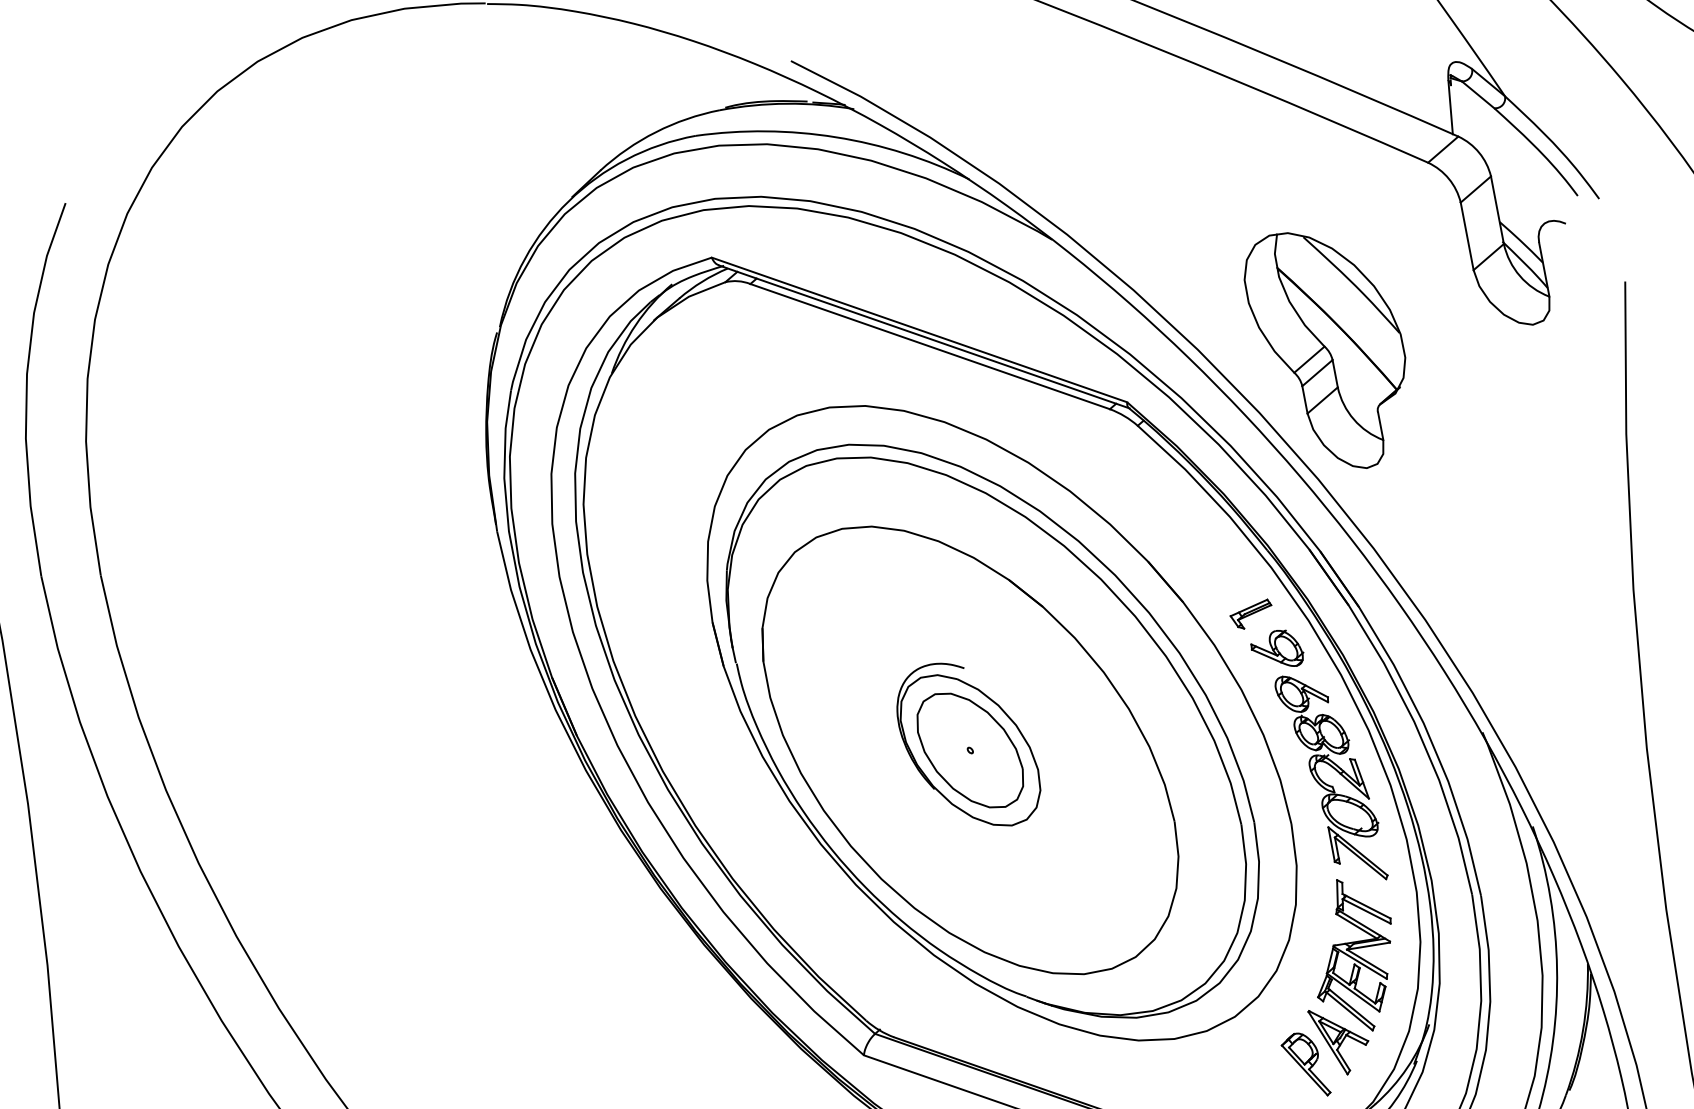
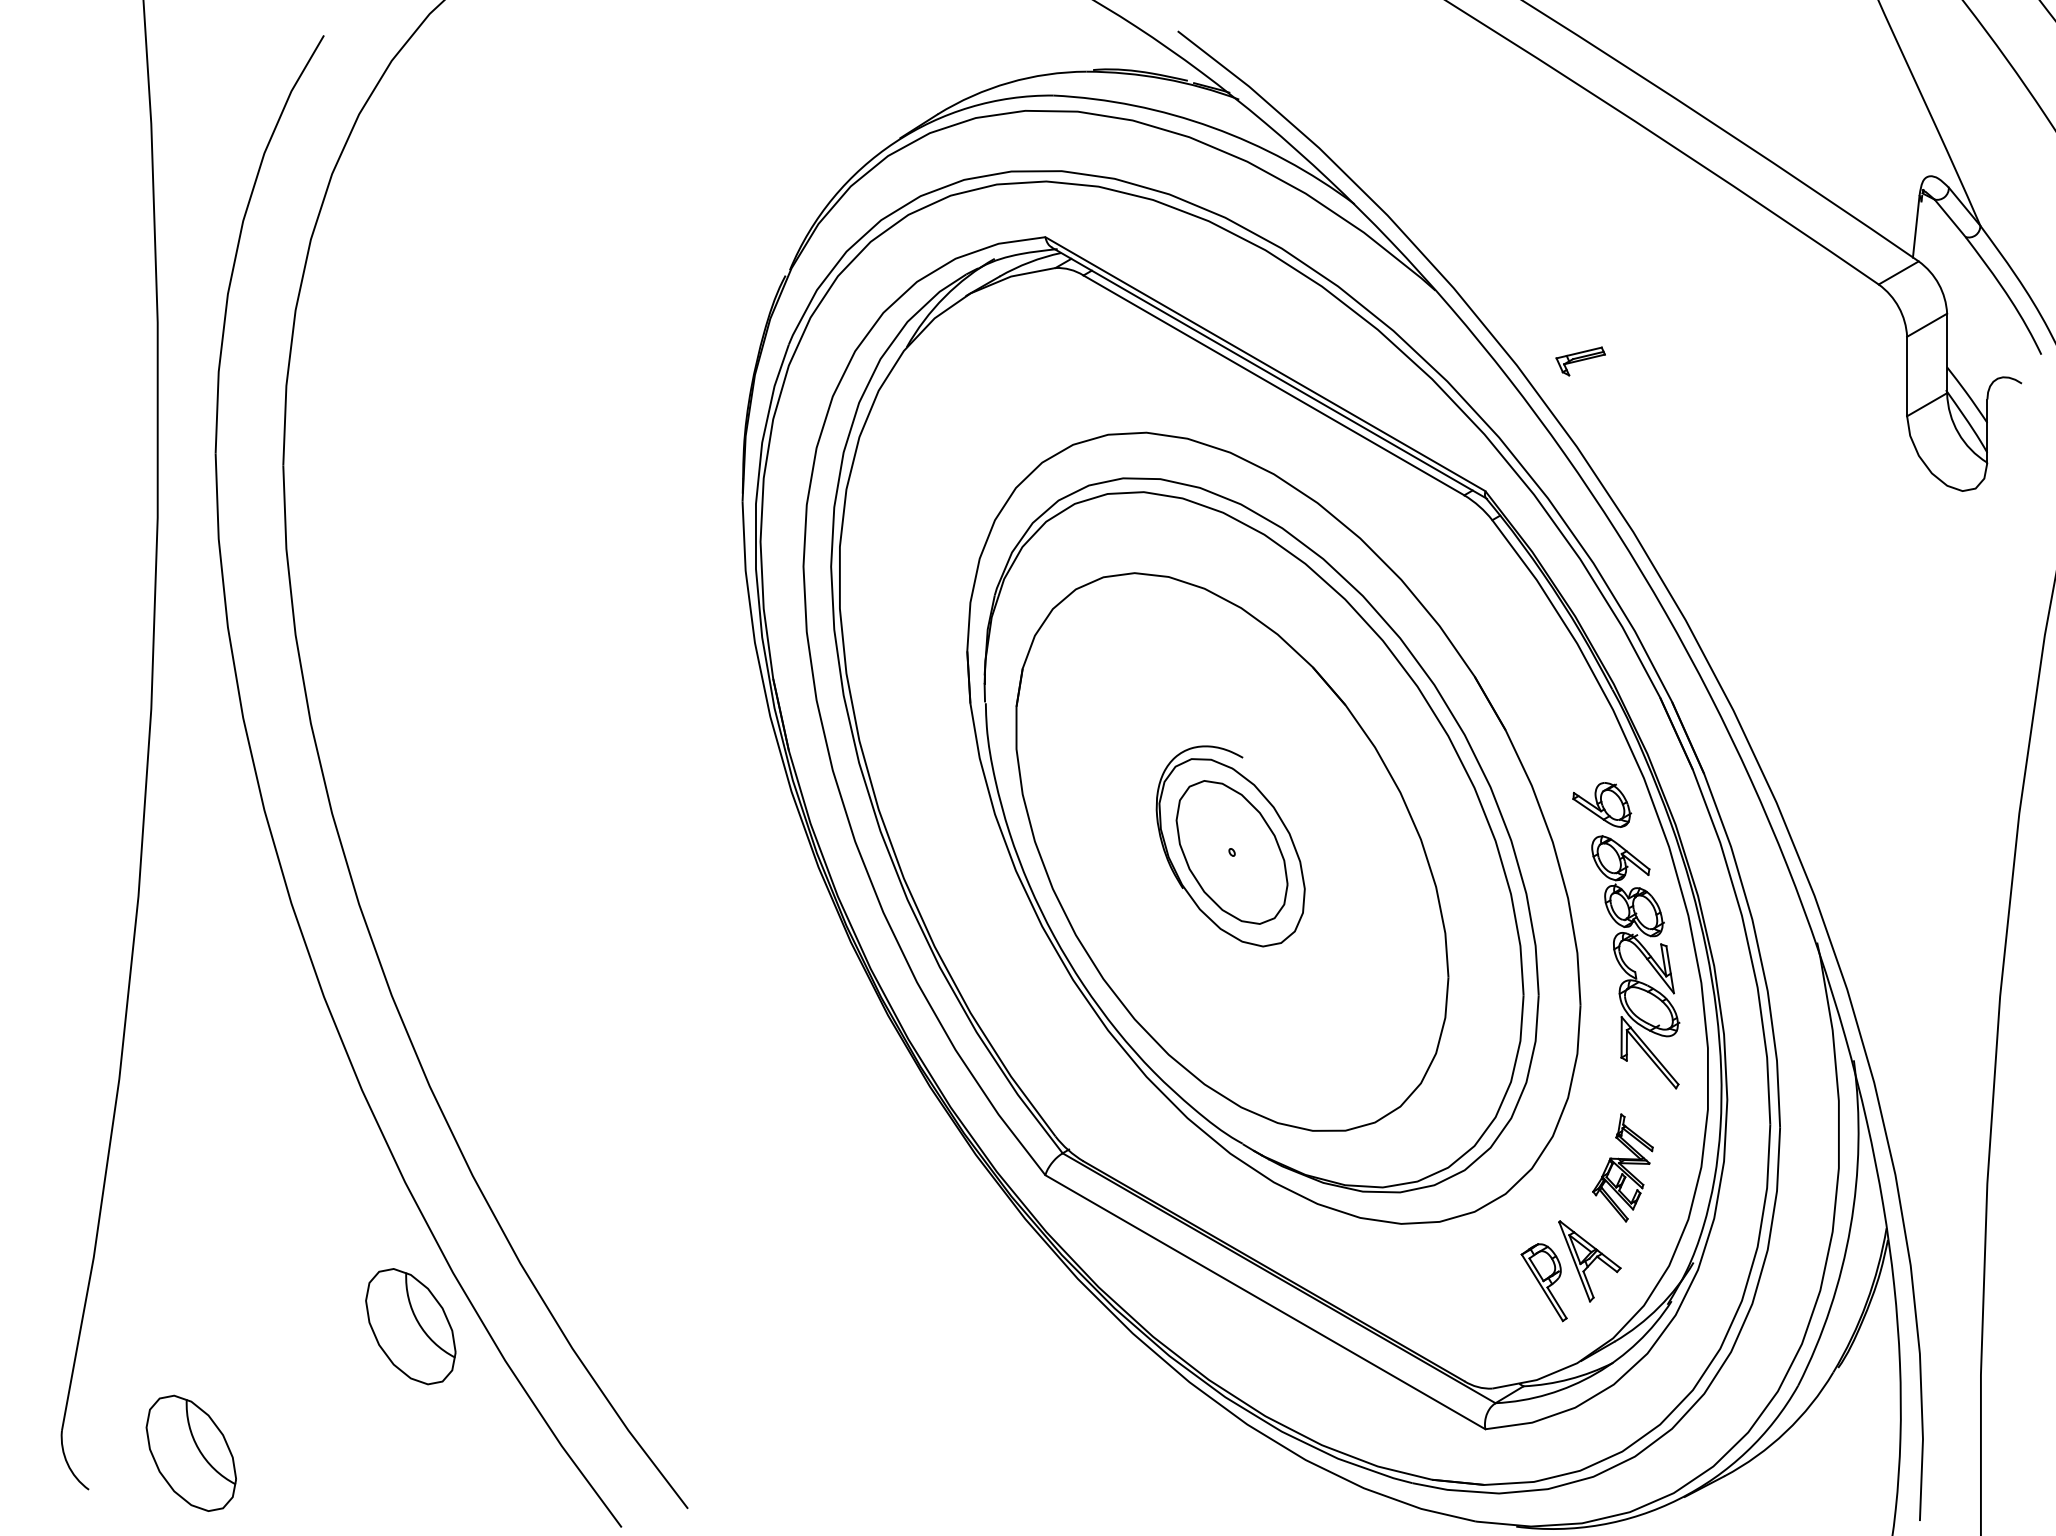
part: (1330, 349) -> (1727, 475), removed
part: (1251, 614) -> (1580, 361), moved
part: (1353, 955) -> (1622, 1167), size x0.6

